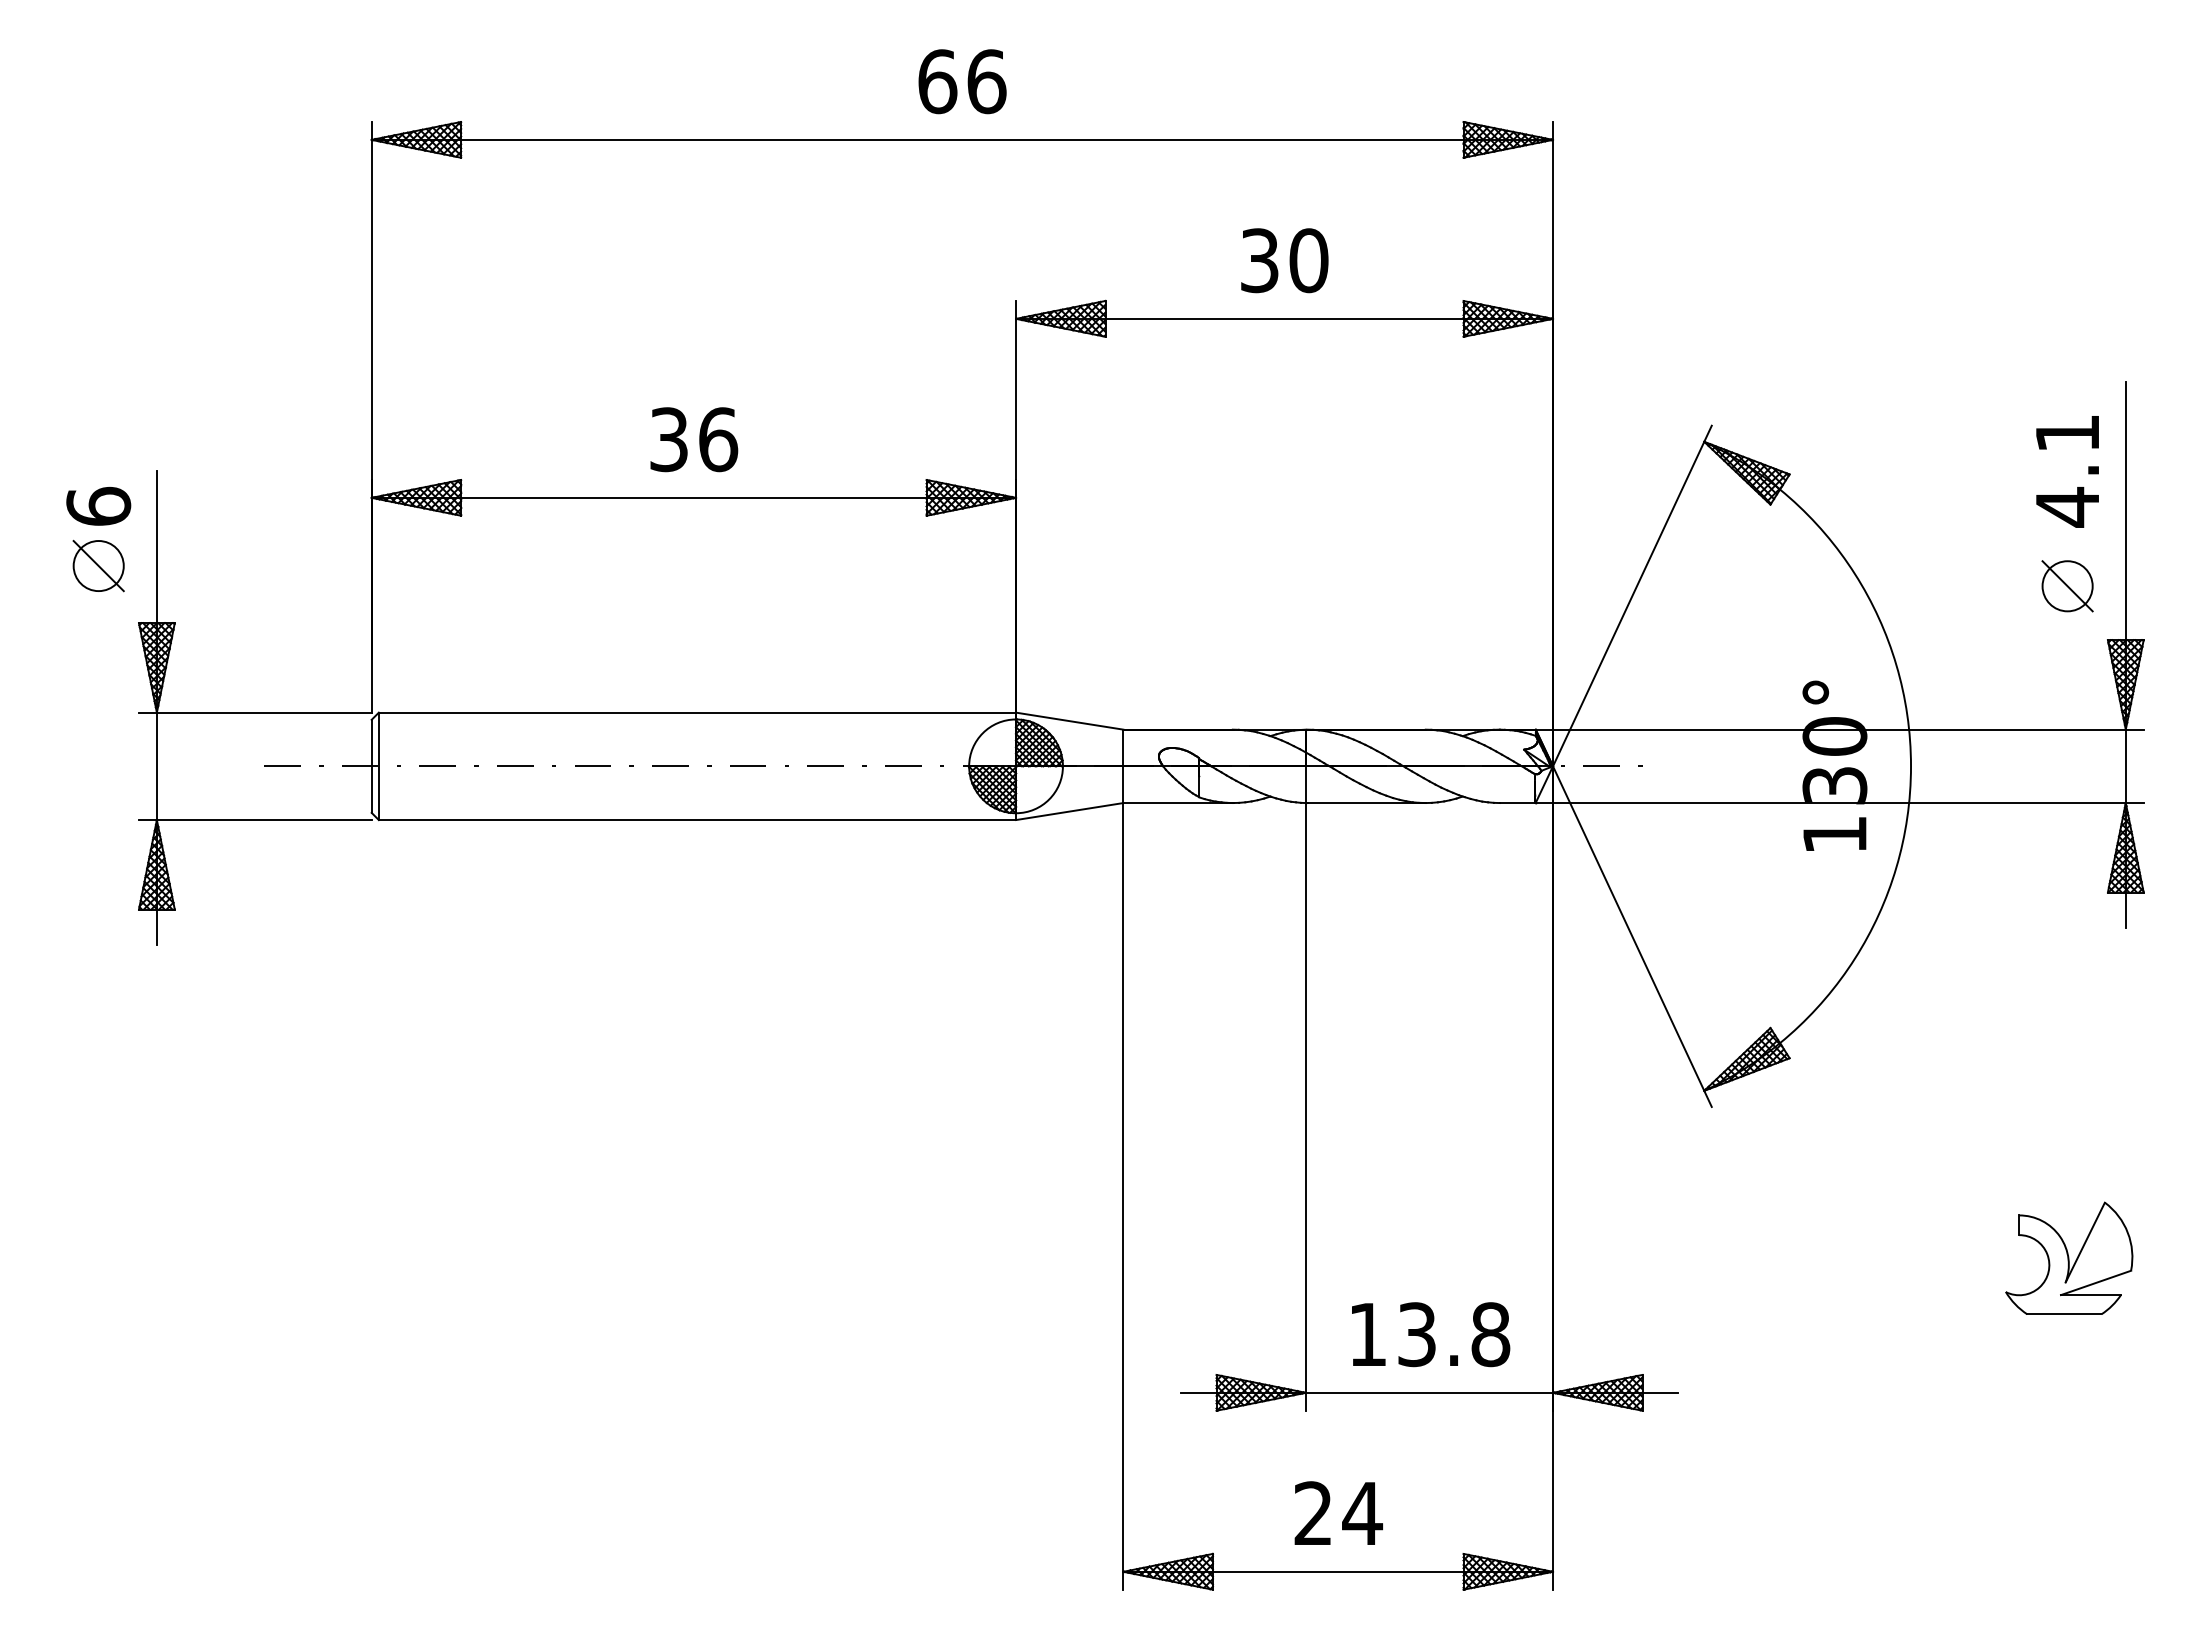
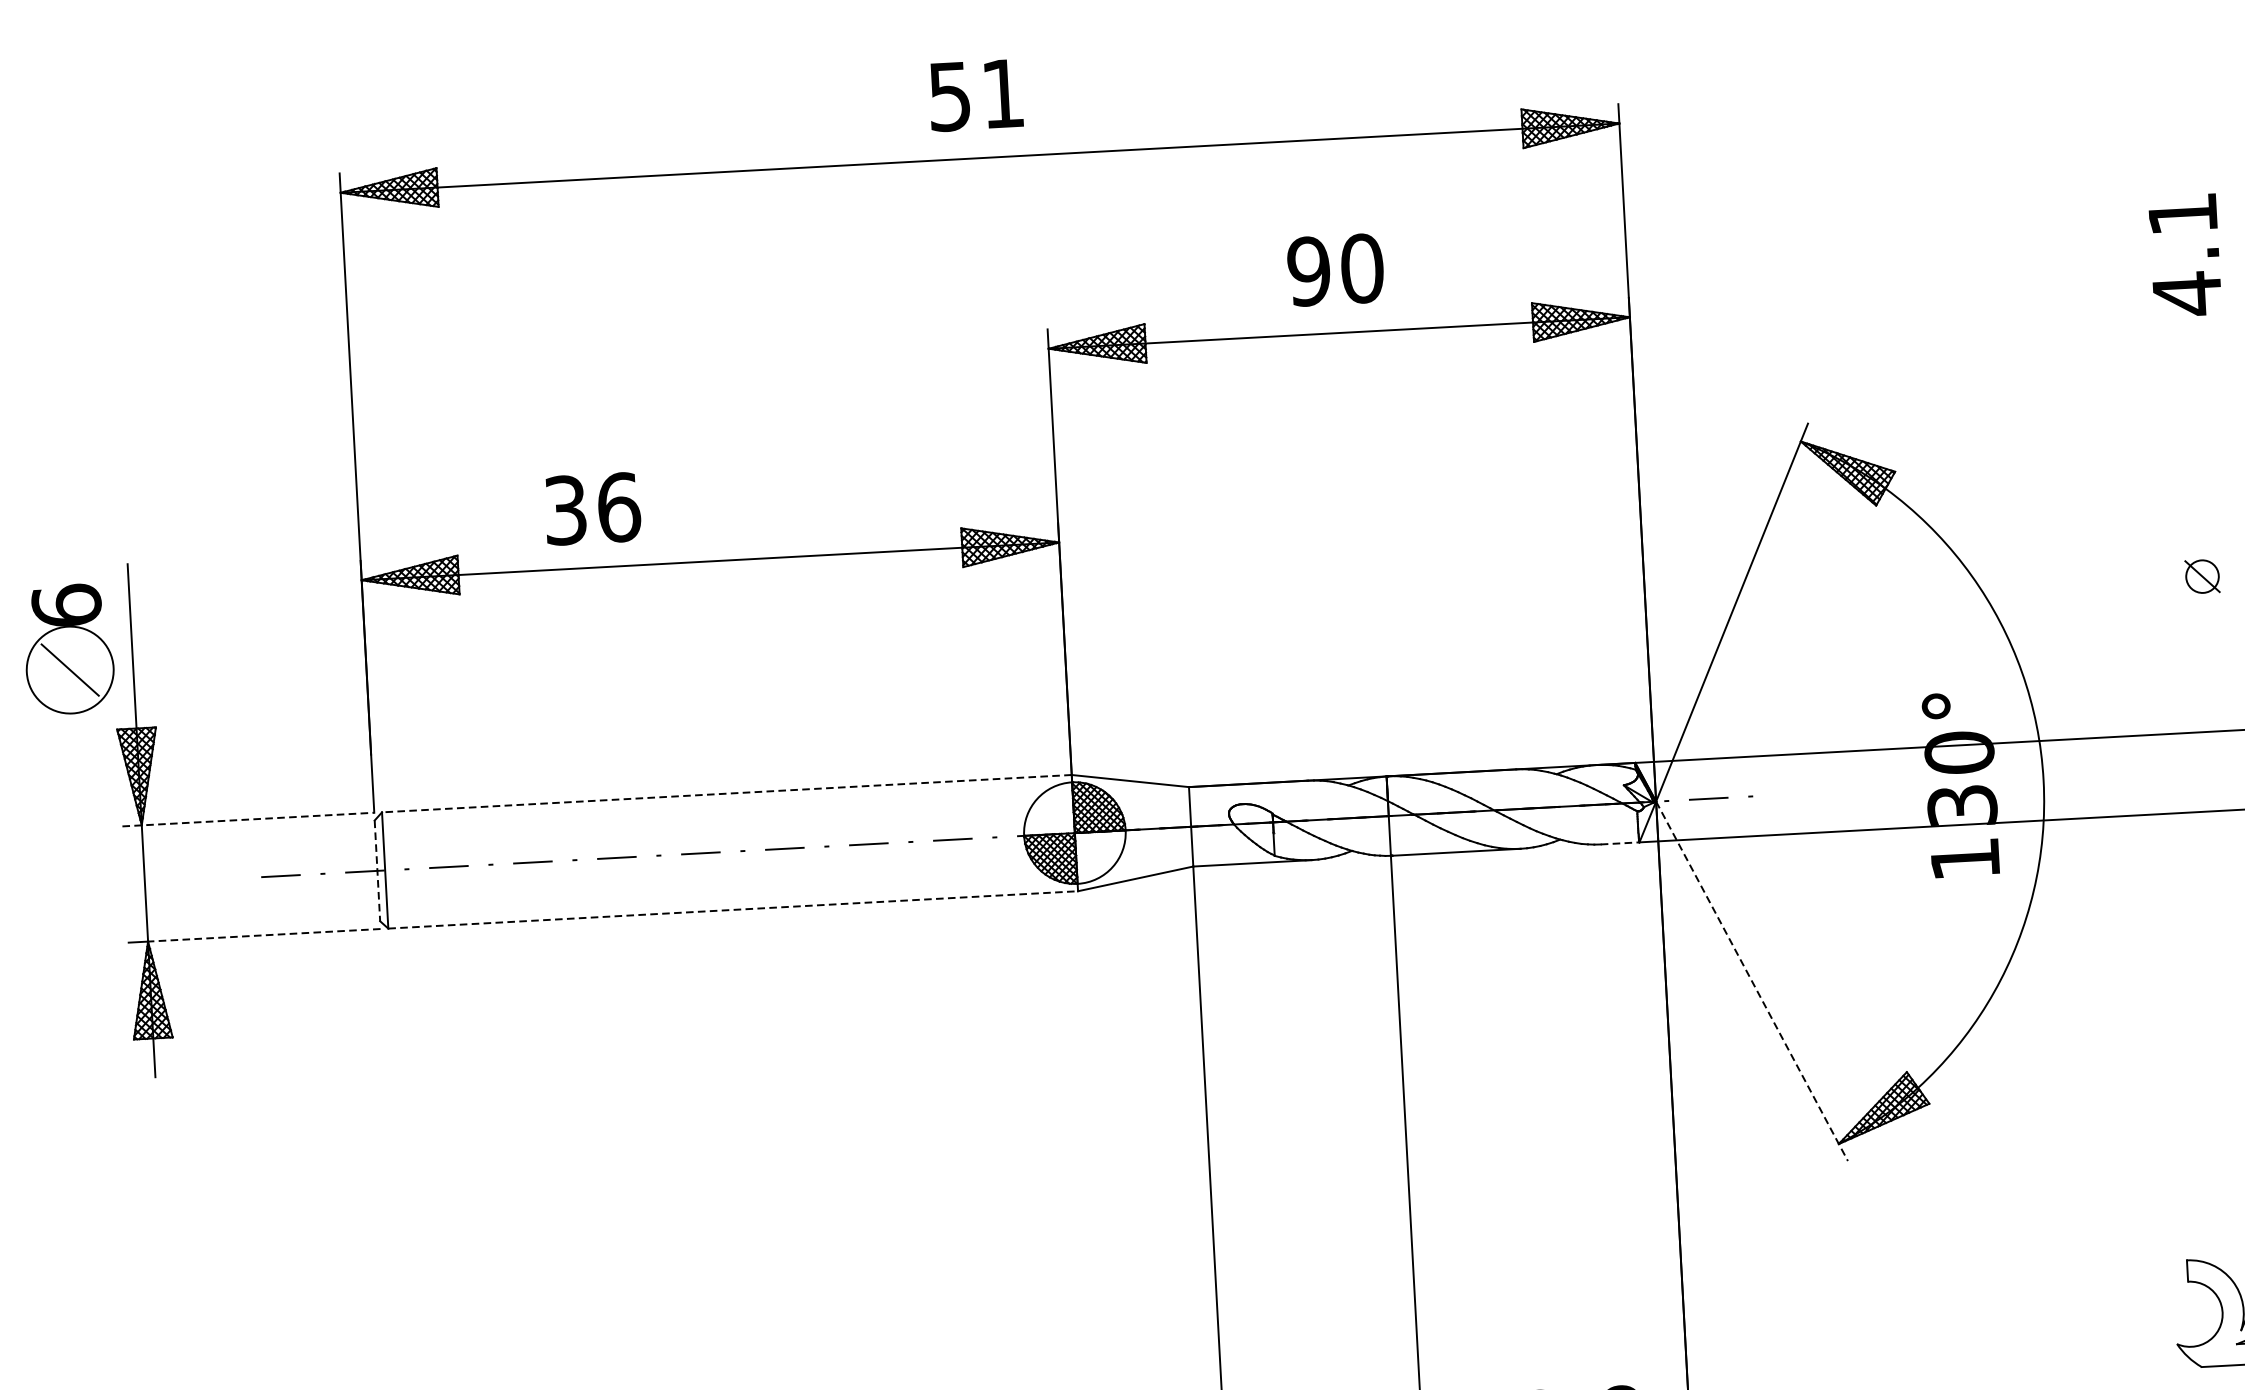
text: (962, 81) -> (976, 94), 66 -> 51
text: (1259, 260) -> (1308, 271), 30 -> 90
text: (694, 439) -> (593, 508), moved
text: (2067, 471) -> (2185, 255), moved
circle: (98, 566) -> (70, 670), size x1.6
part: (2067, 586) -> (2202, 576), size x0.6
line: (255, 712) -> (248, 819), solid -> dashed
line: (697, 712) -> (726, 793), solid -> dashed
line: (371, 766) -> (377, 871), solid -> dashed
line: (1517, 803) -> (1619, 843), solid -> dashed
line: (263, 820) -> (263, 935), solid -> dashed
line: (697, 820) -> (733, 910), solid -> dashed
line: (1632, 936) -> (1752, 981), solid -> dashed

